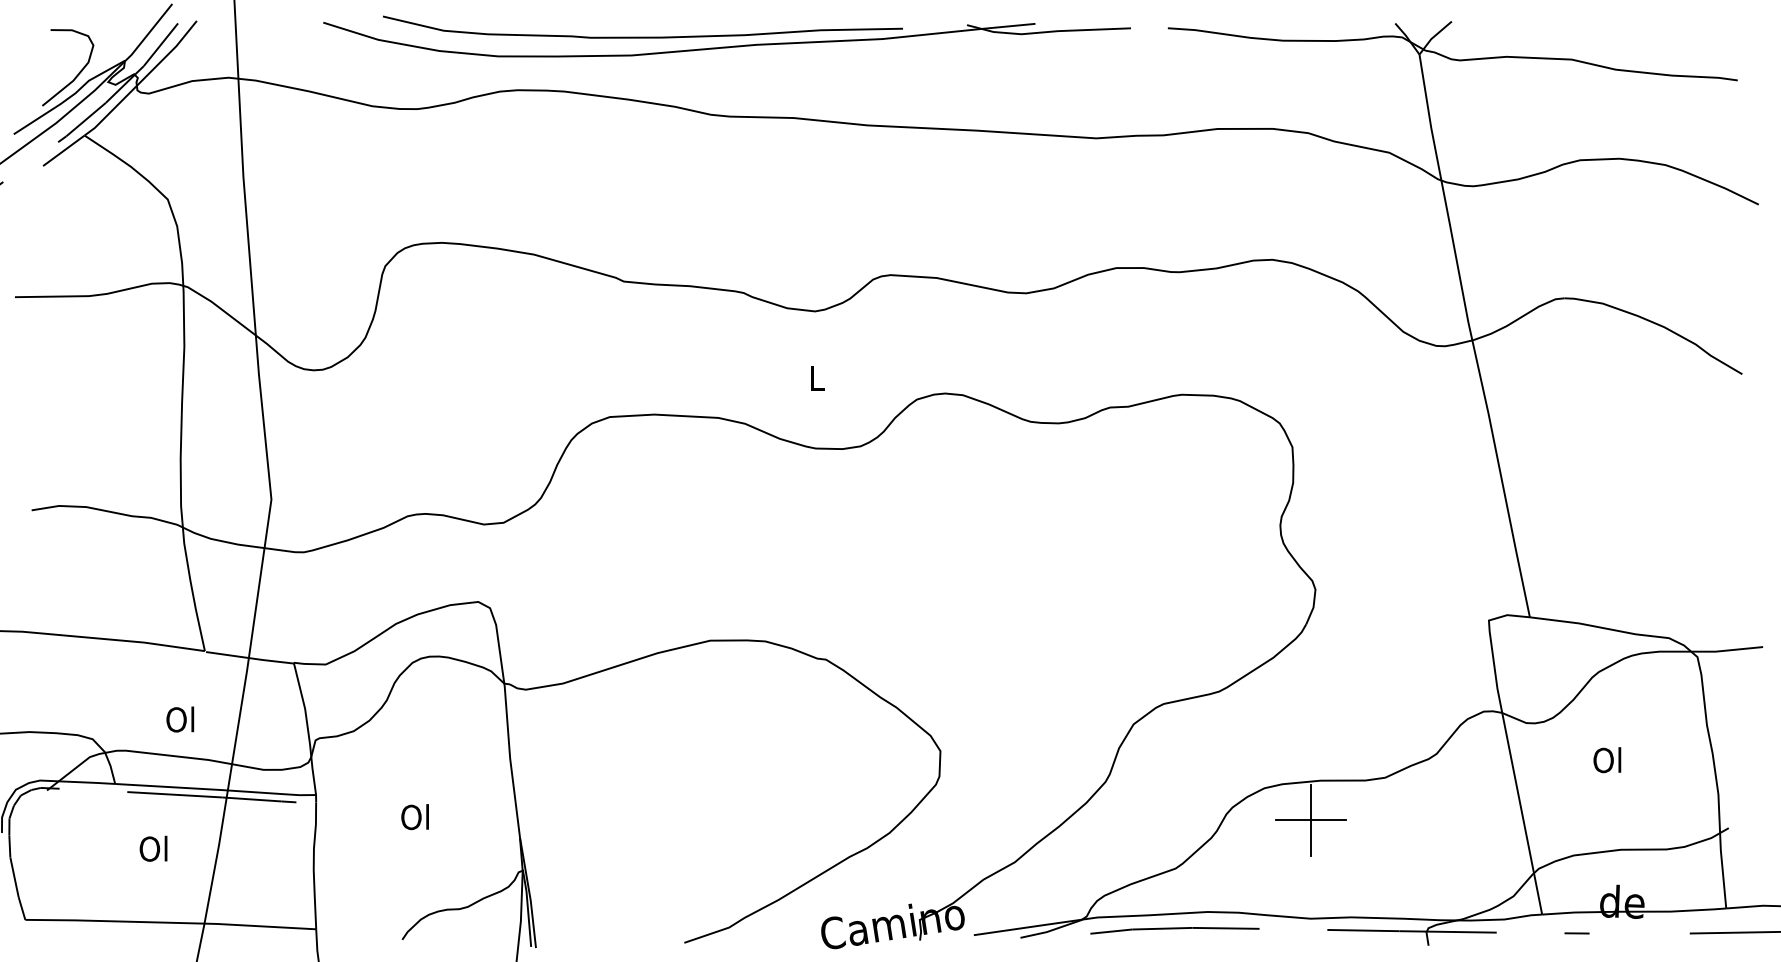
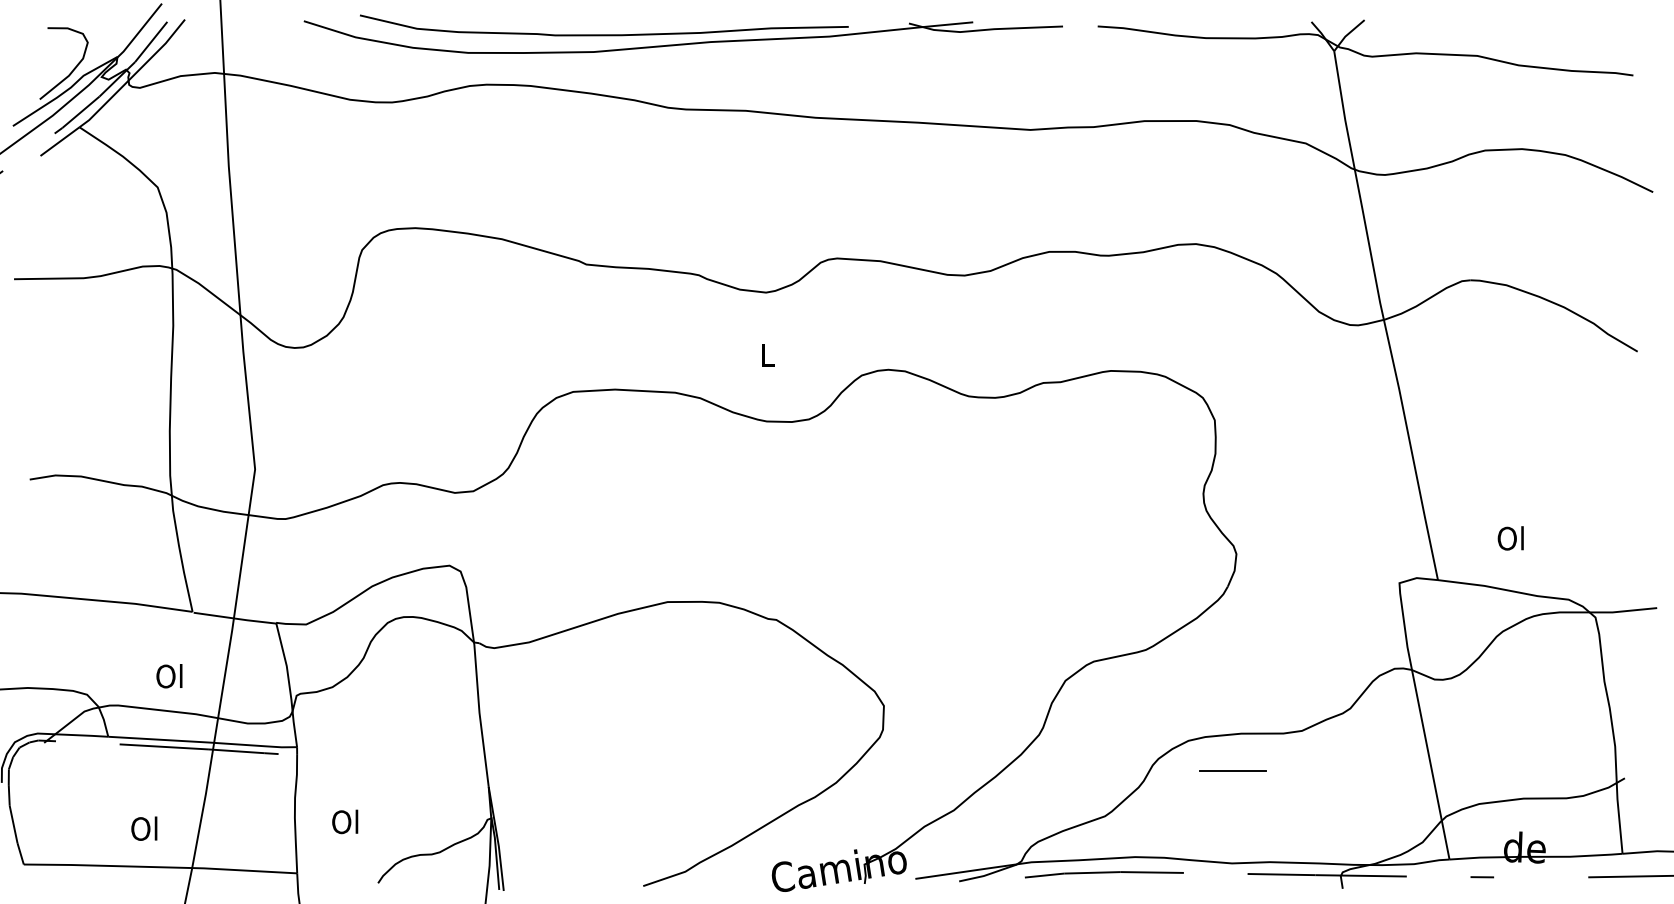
text: (1607, 760) -> (1510, 538), moved
text: (415, 816) -> (345, 821), moved
line: (1311, 820) -> (1232, 771), removed
text: (153, 848) -> (144, 828), moved

